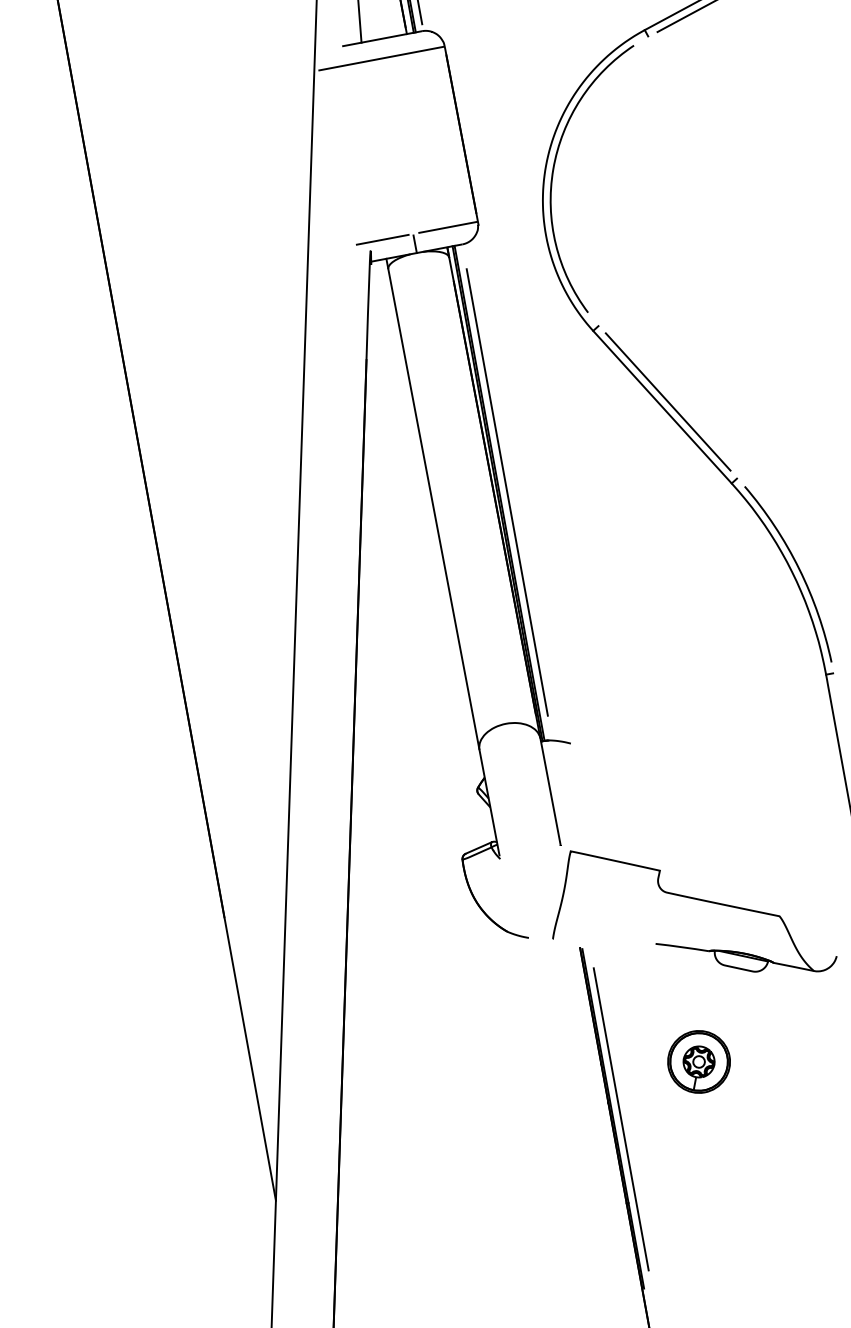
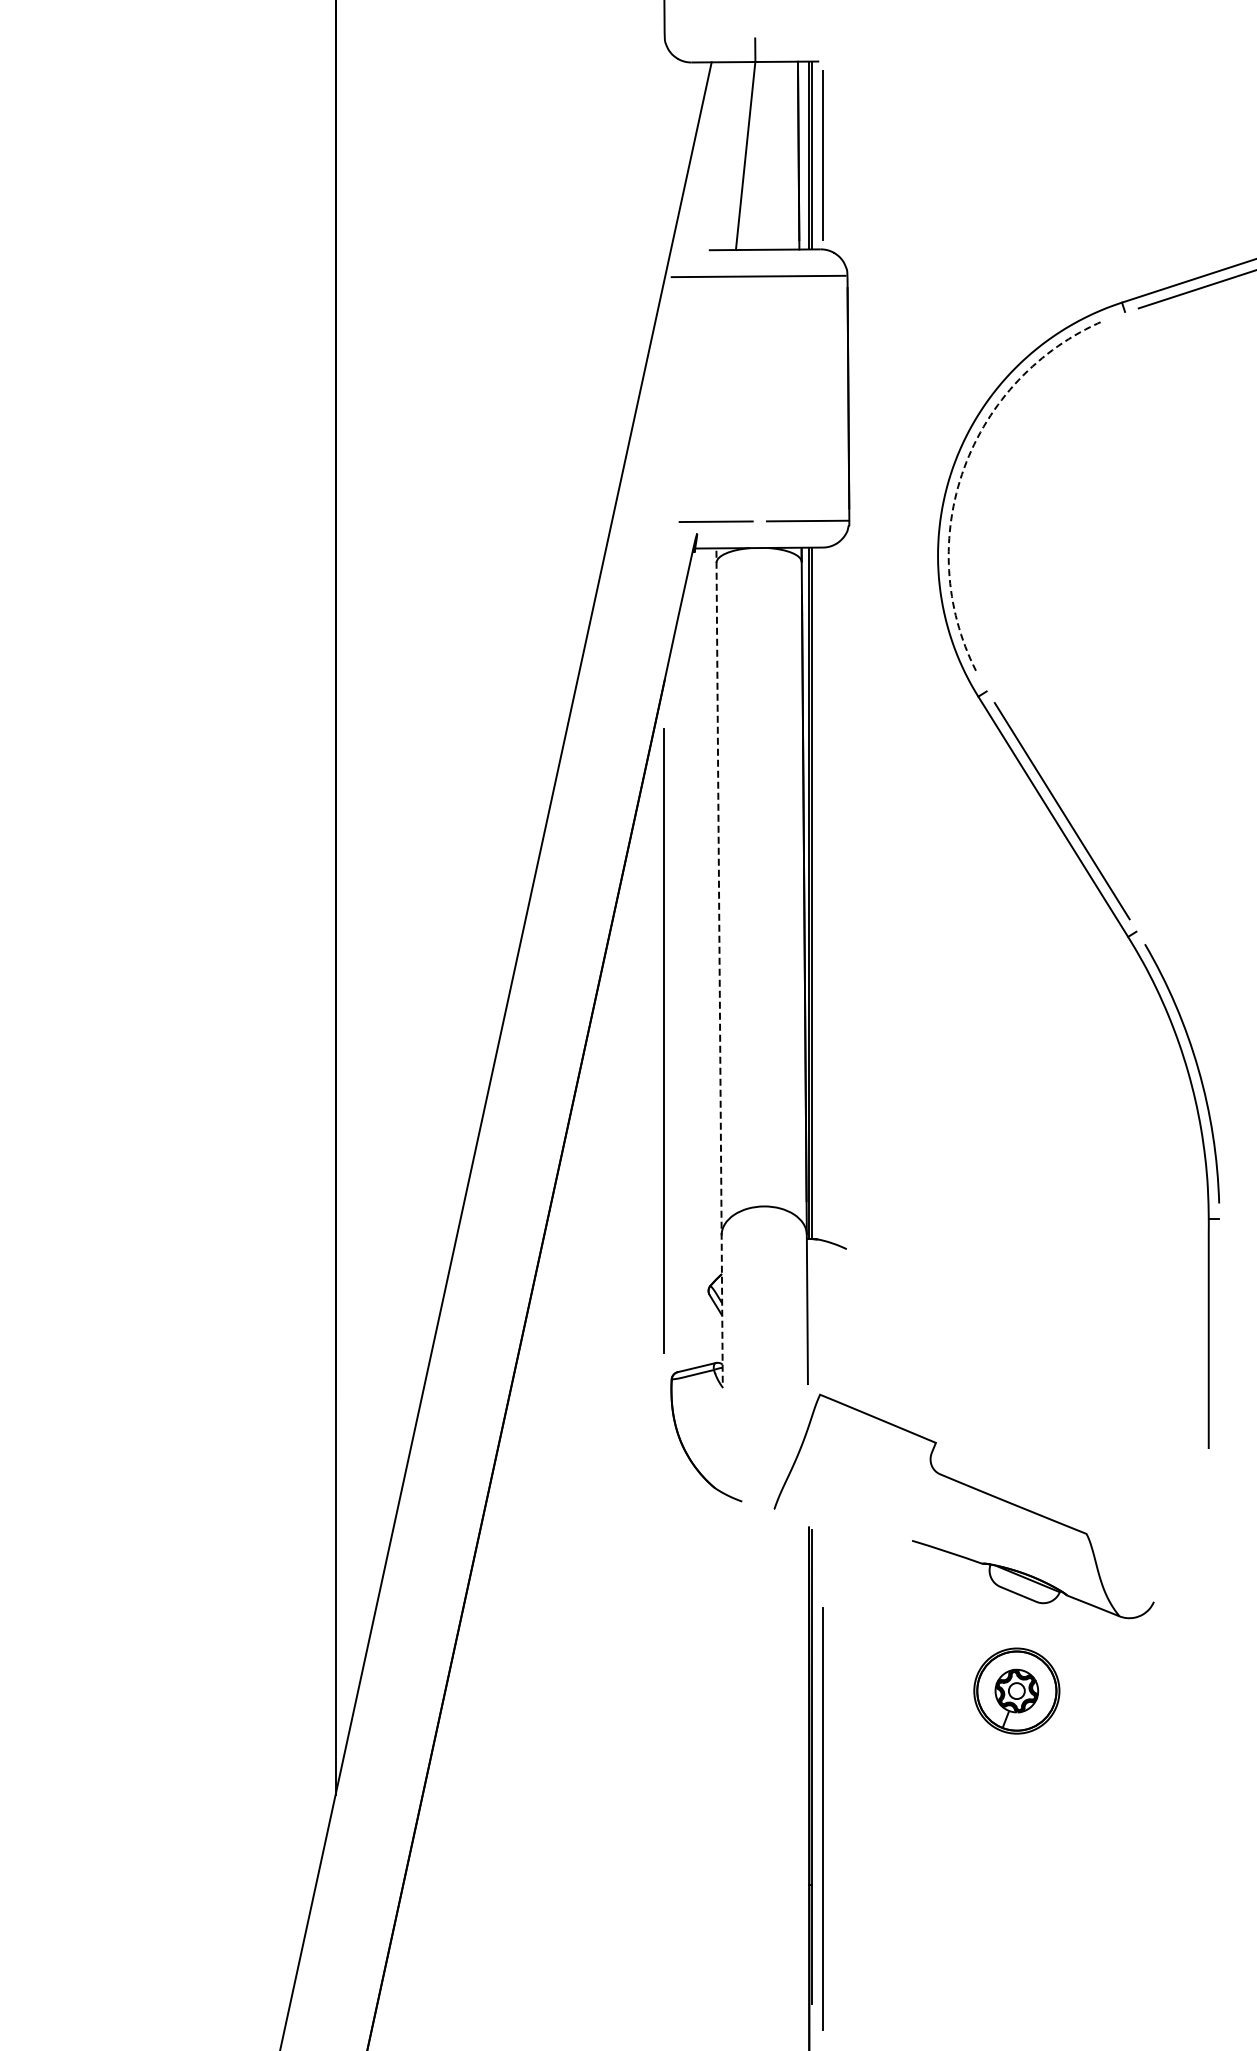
arc: (553, 169) -> (964, 468), solid -> dashed
line: (414, 244) -> (758, 535), removed
line: (507, 492) -> (663, 1040), moved
line: (442, 557) -> (719, 965), solid -> dashed
part: (698, 1061) -> (1016, 1690), moved
line: (621, 1119) -> (822, 1818), moved

